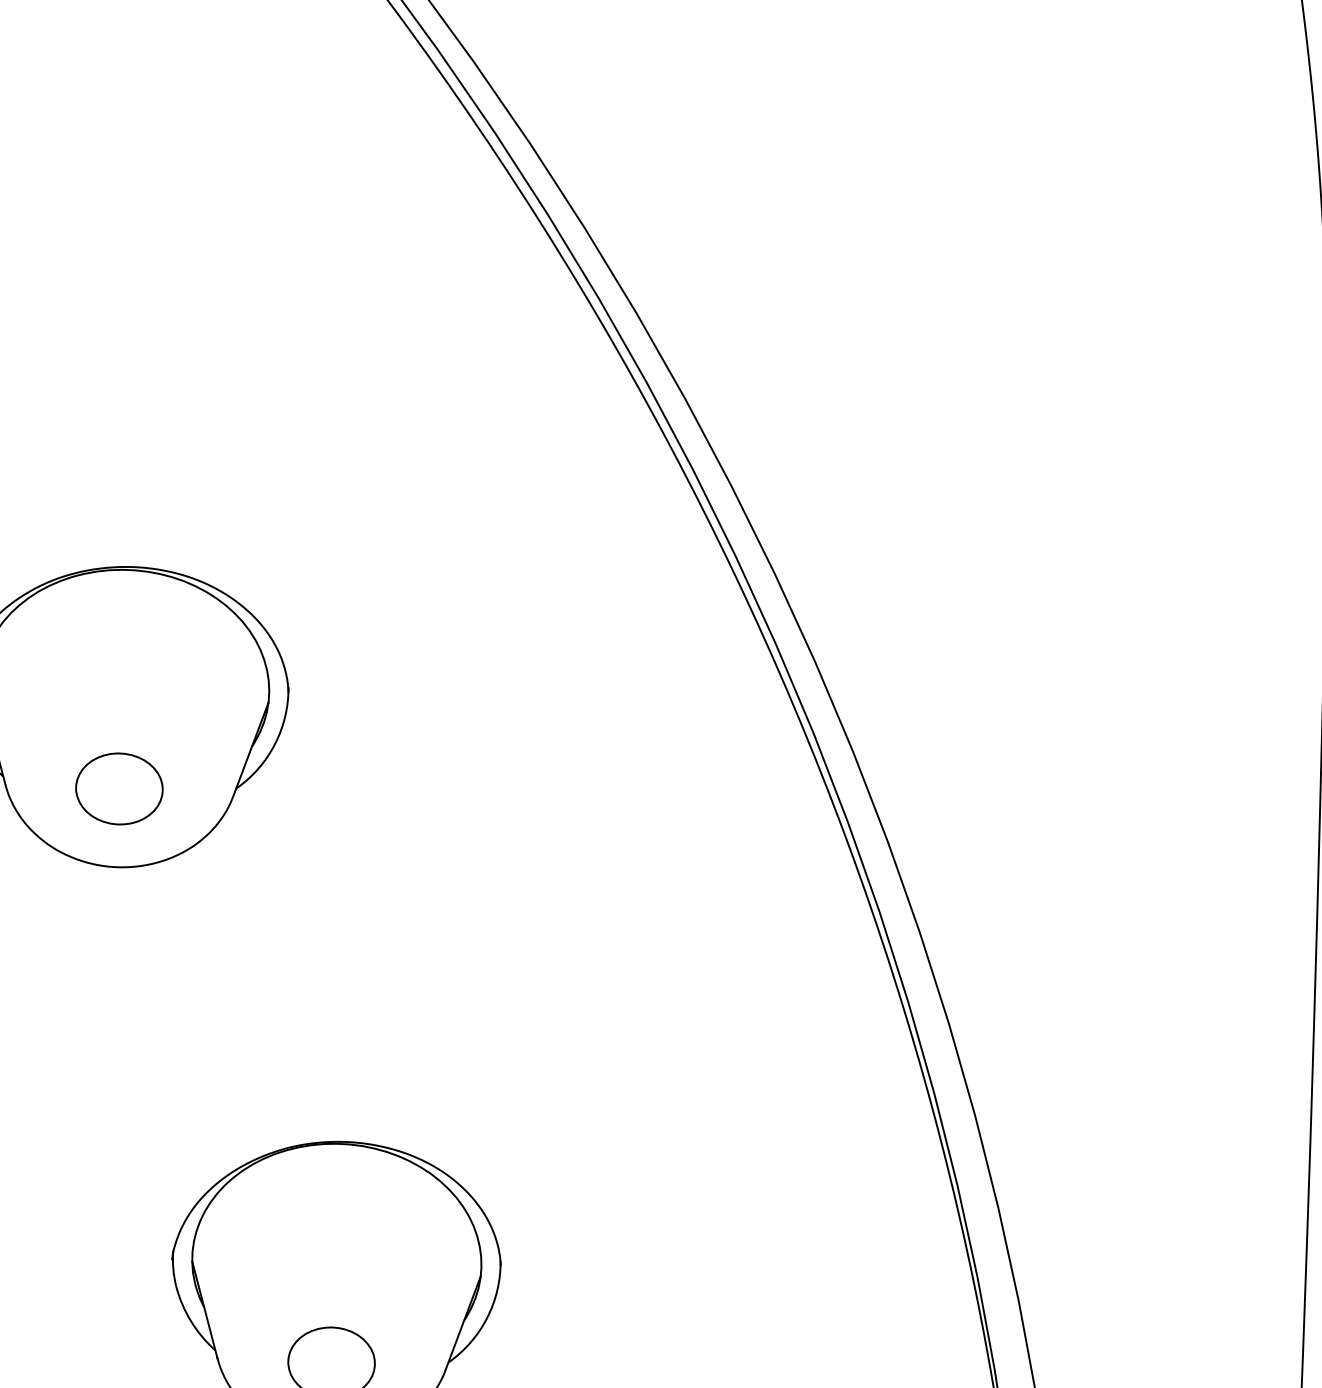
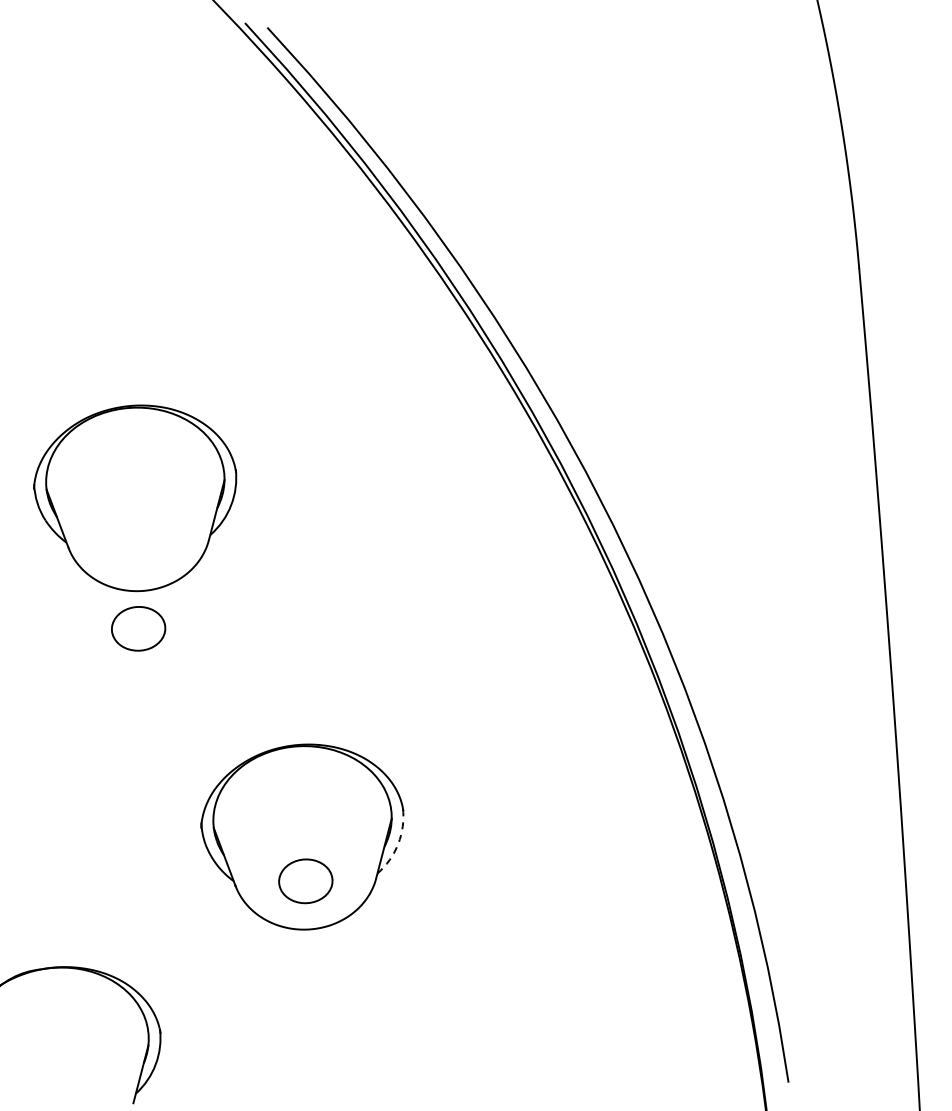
part: (119, 788) -> (138, 628), moved
arc: (487, 1317) -> (398, 843), solid -> dashed

